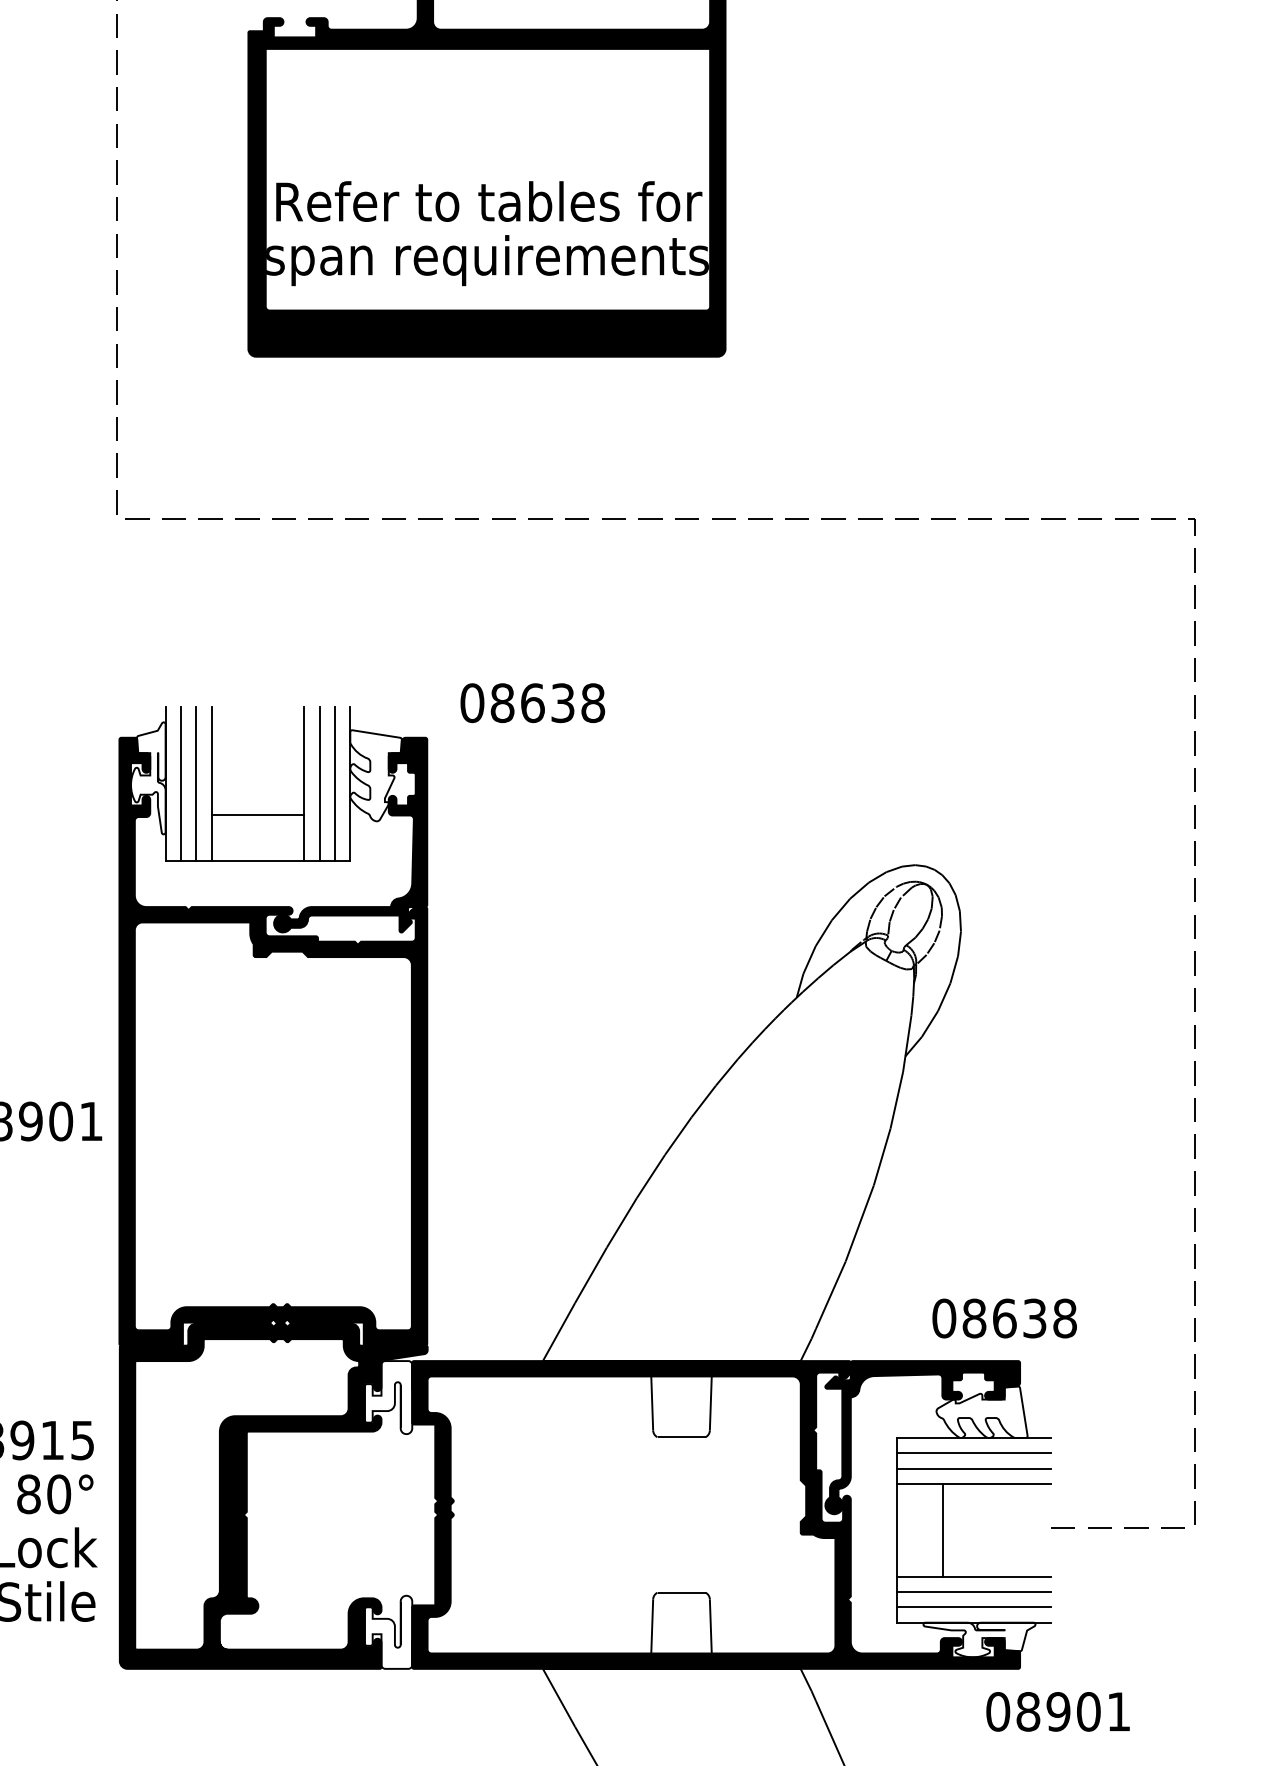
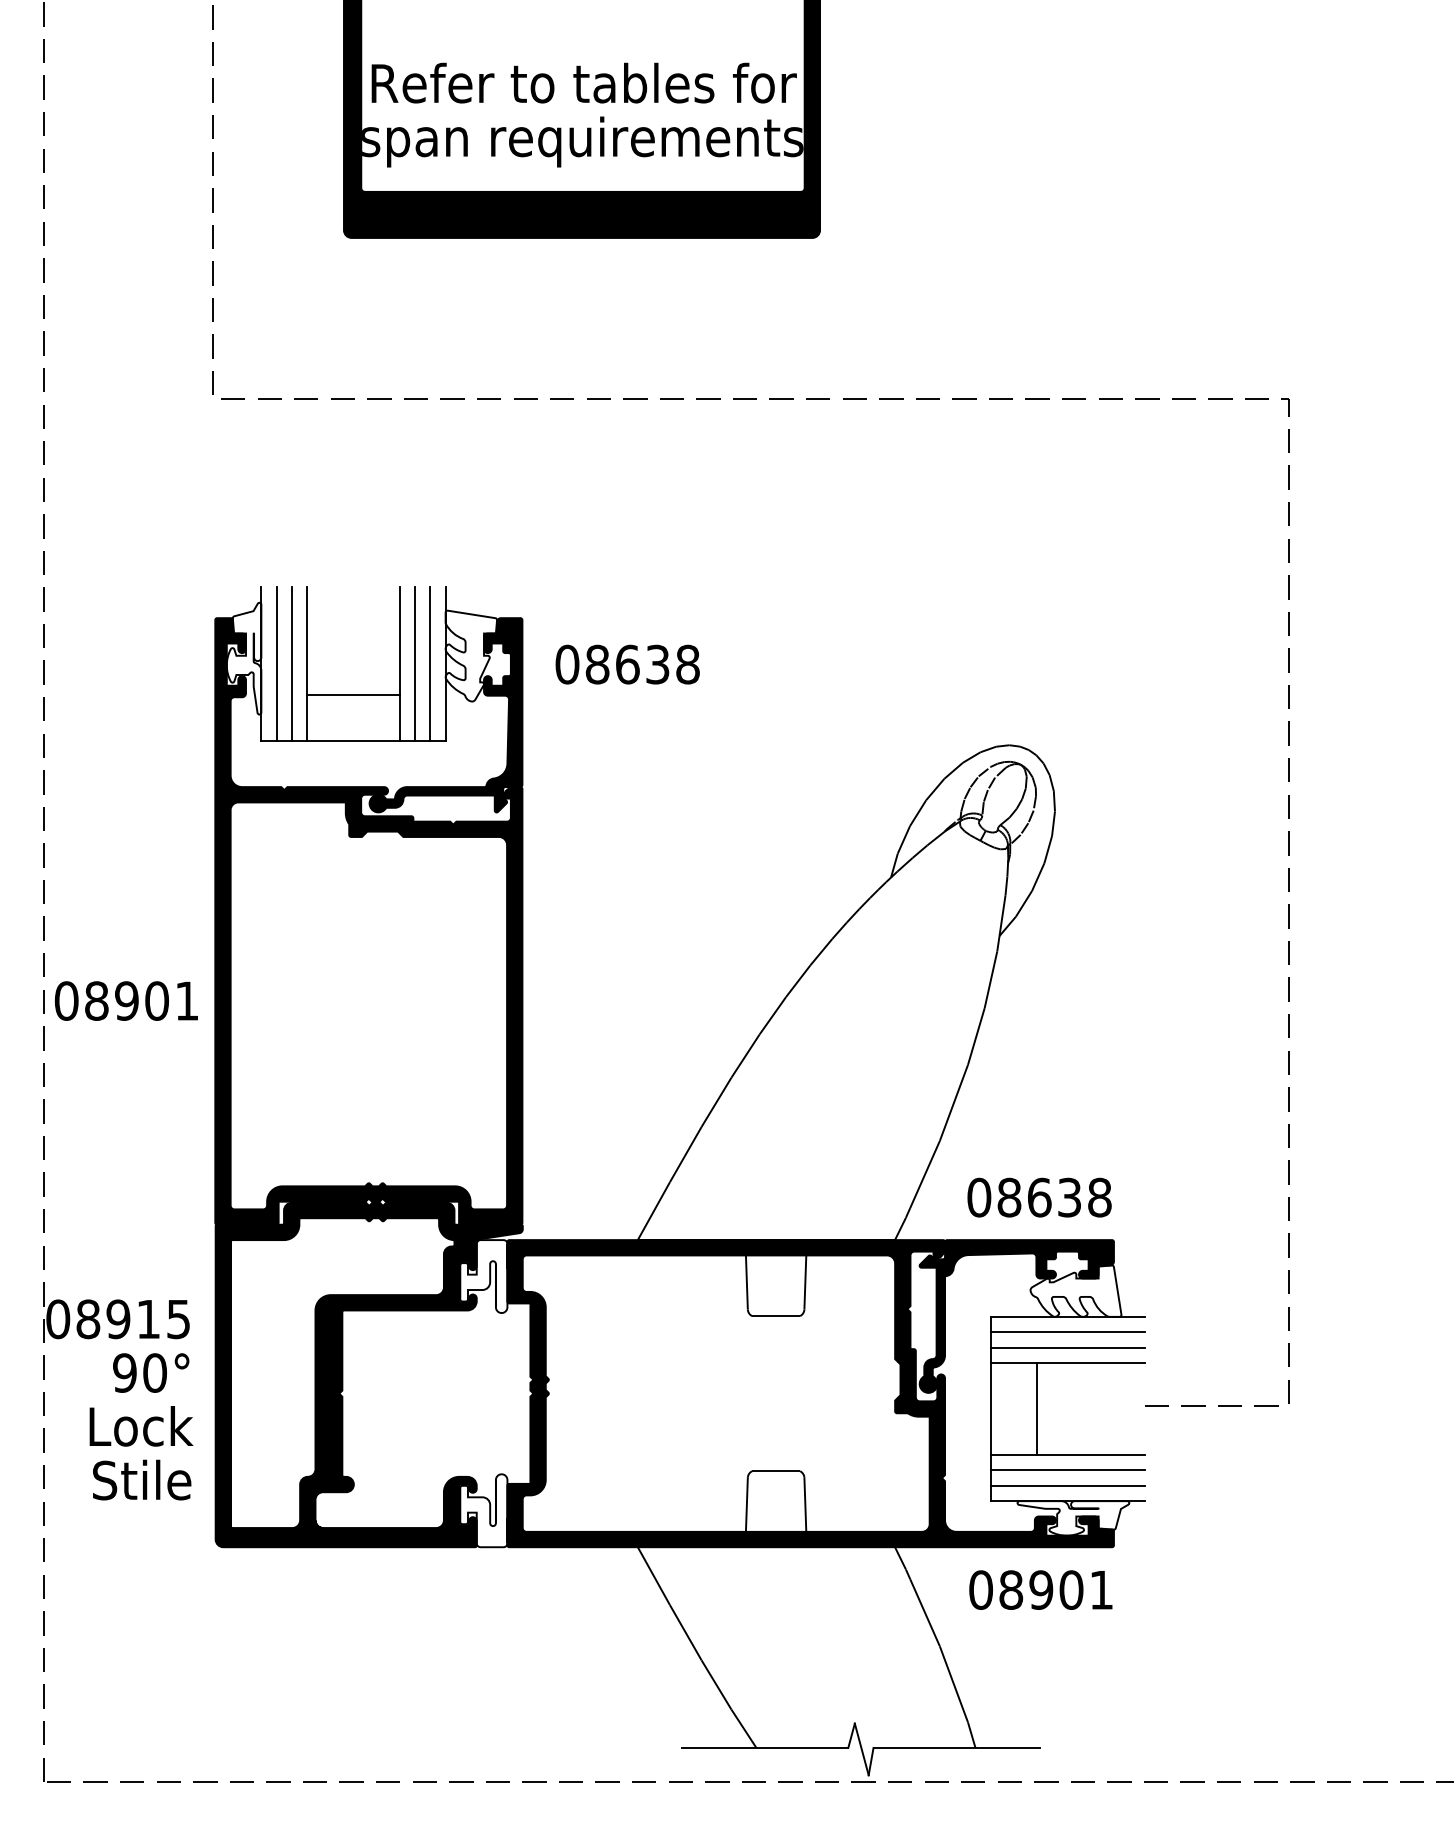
text: (532, 703) -> (627, 664), moved
text: (1004, 1318) -> (1039, 1197), moved
text: (28, 1493) -> (124, 1372), 80° -> 90°
text: (1057, 1711) -> (1040, 1589), moved

